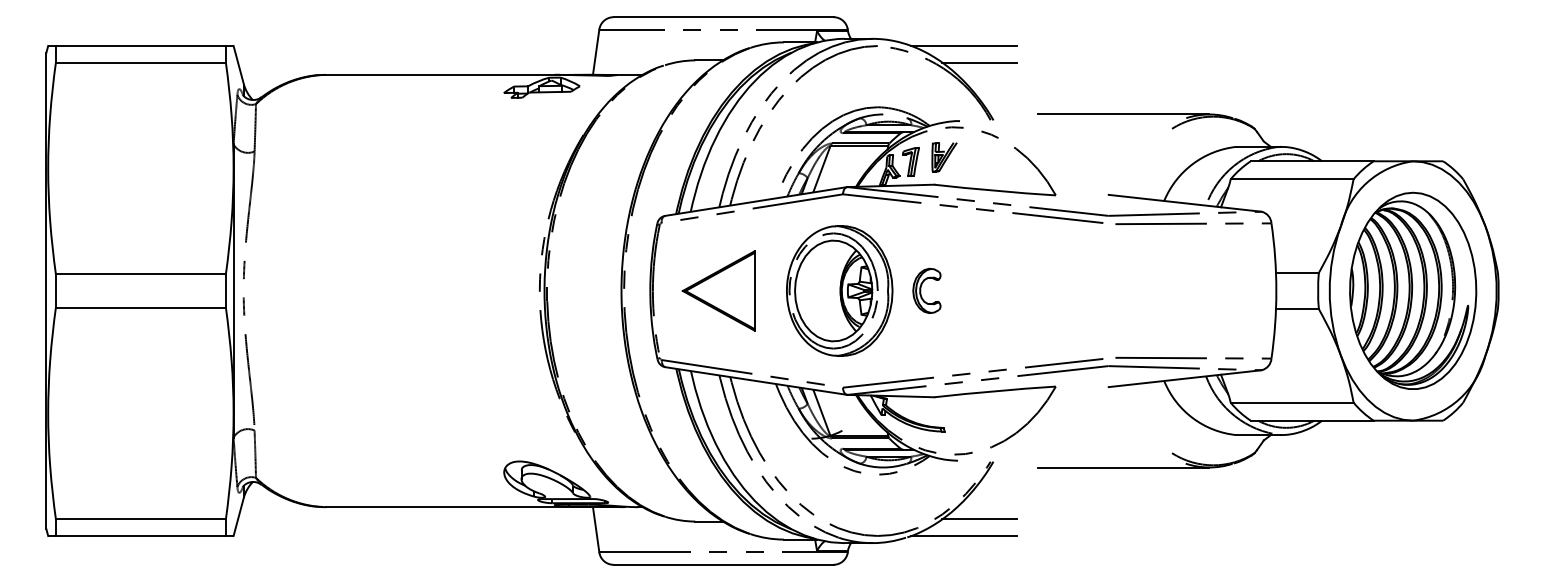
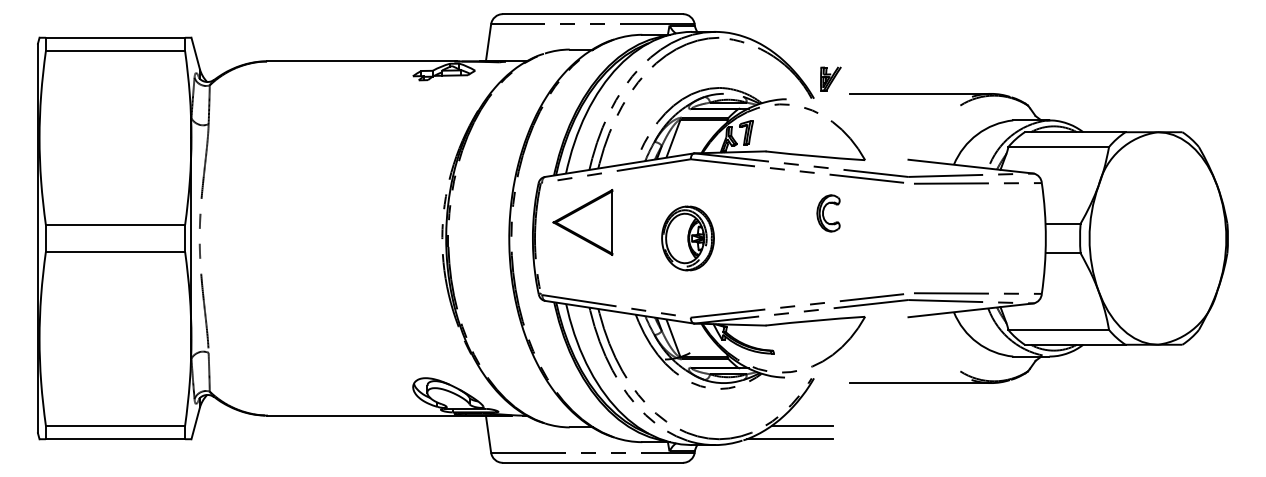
line: (963, 45) -> (789, 37), removed
line: (978, 62) -> (801, 51), removed
part: (943, 156) -> (830, 78), moved
part: (718, 291) -> (582, 222), moved
part: (839, 291) -> (687, 238), size x0.6
part: (926, 291) -> (828, 213), moved
part: (1412, 291) -> (1157, 238), removed

